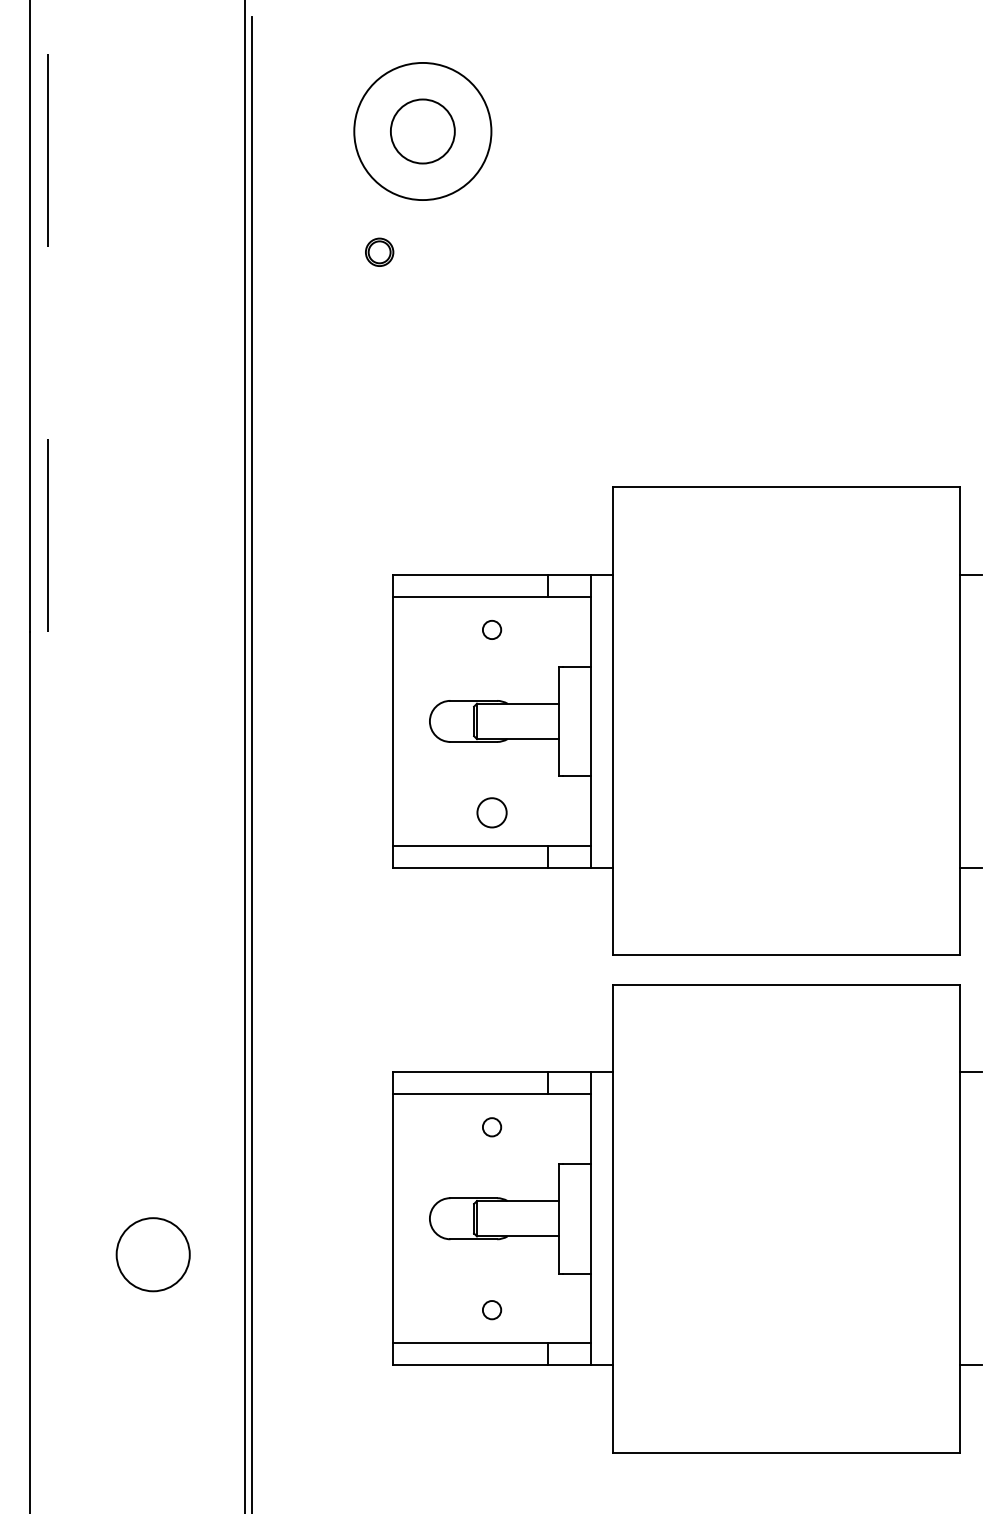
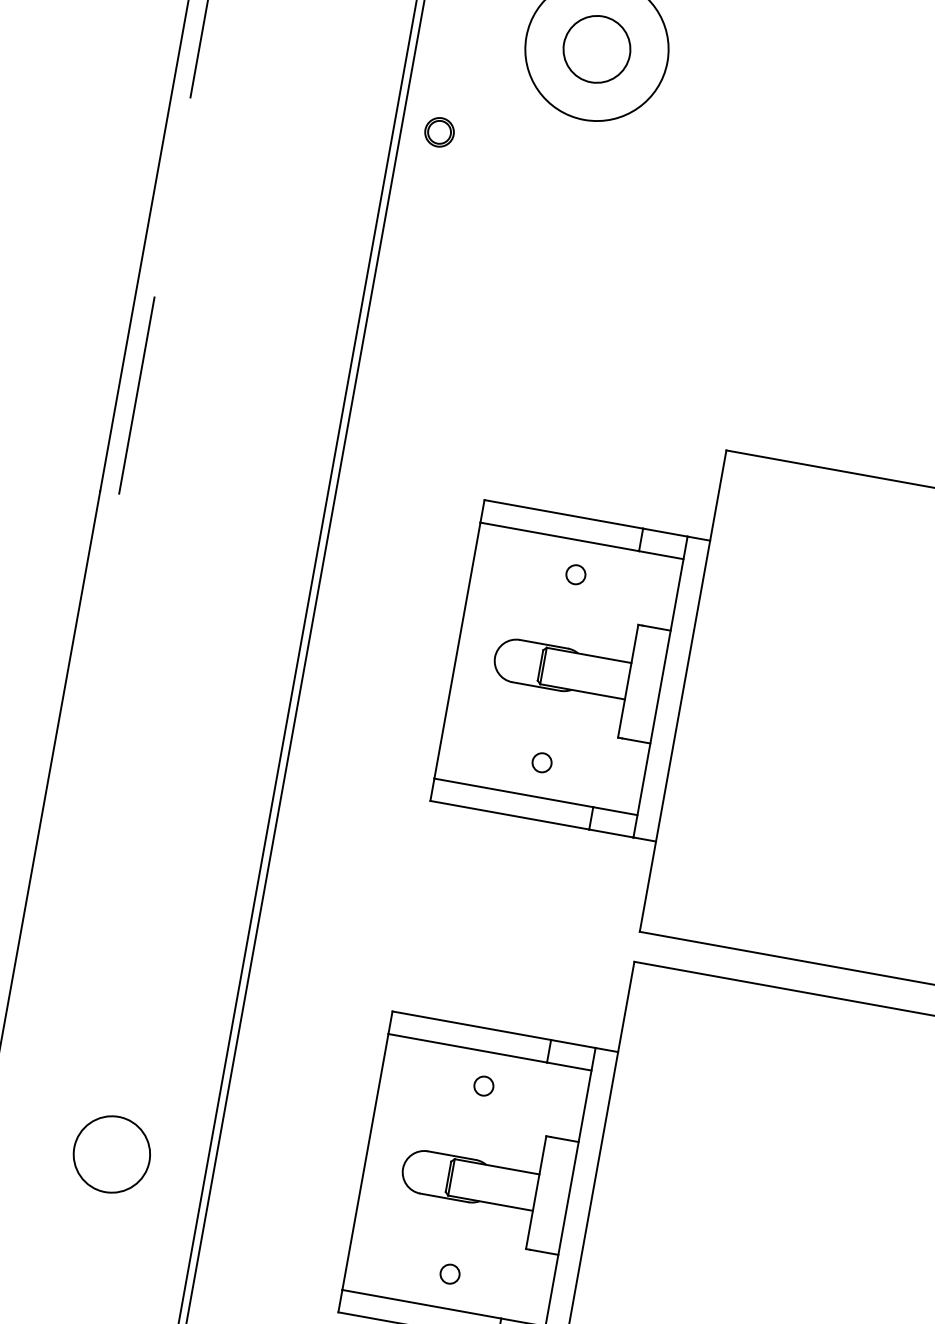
part: (379, 251) -> (439, 131), moved
circle: (491, 812) -> (541, 762), size x0.62

